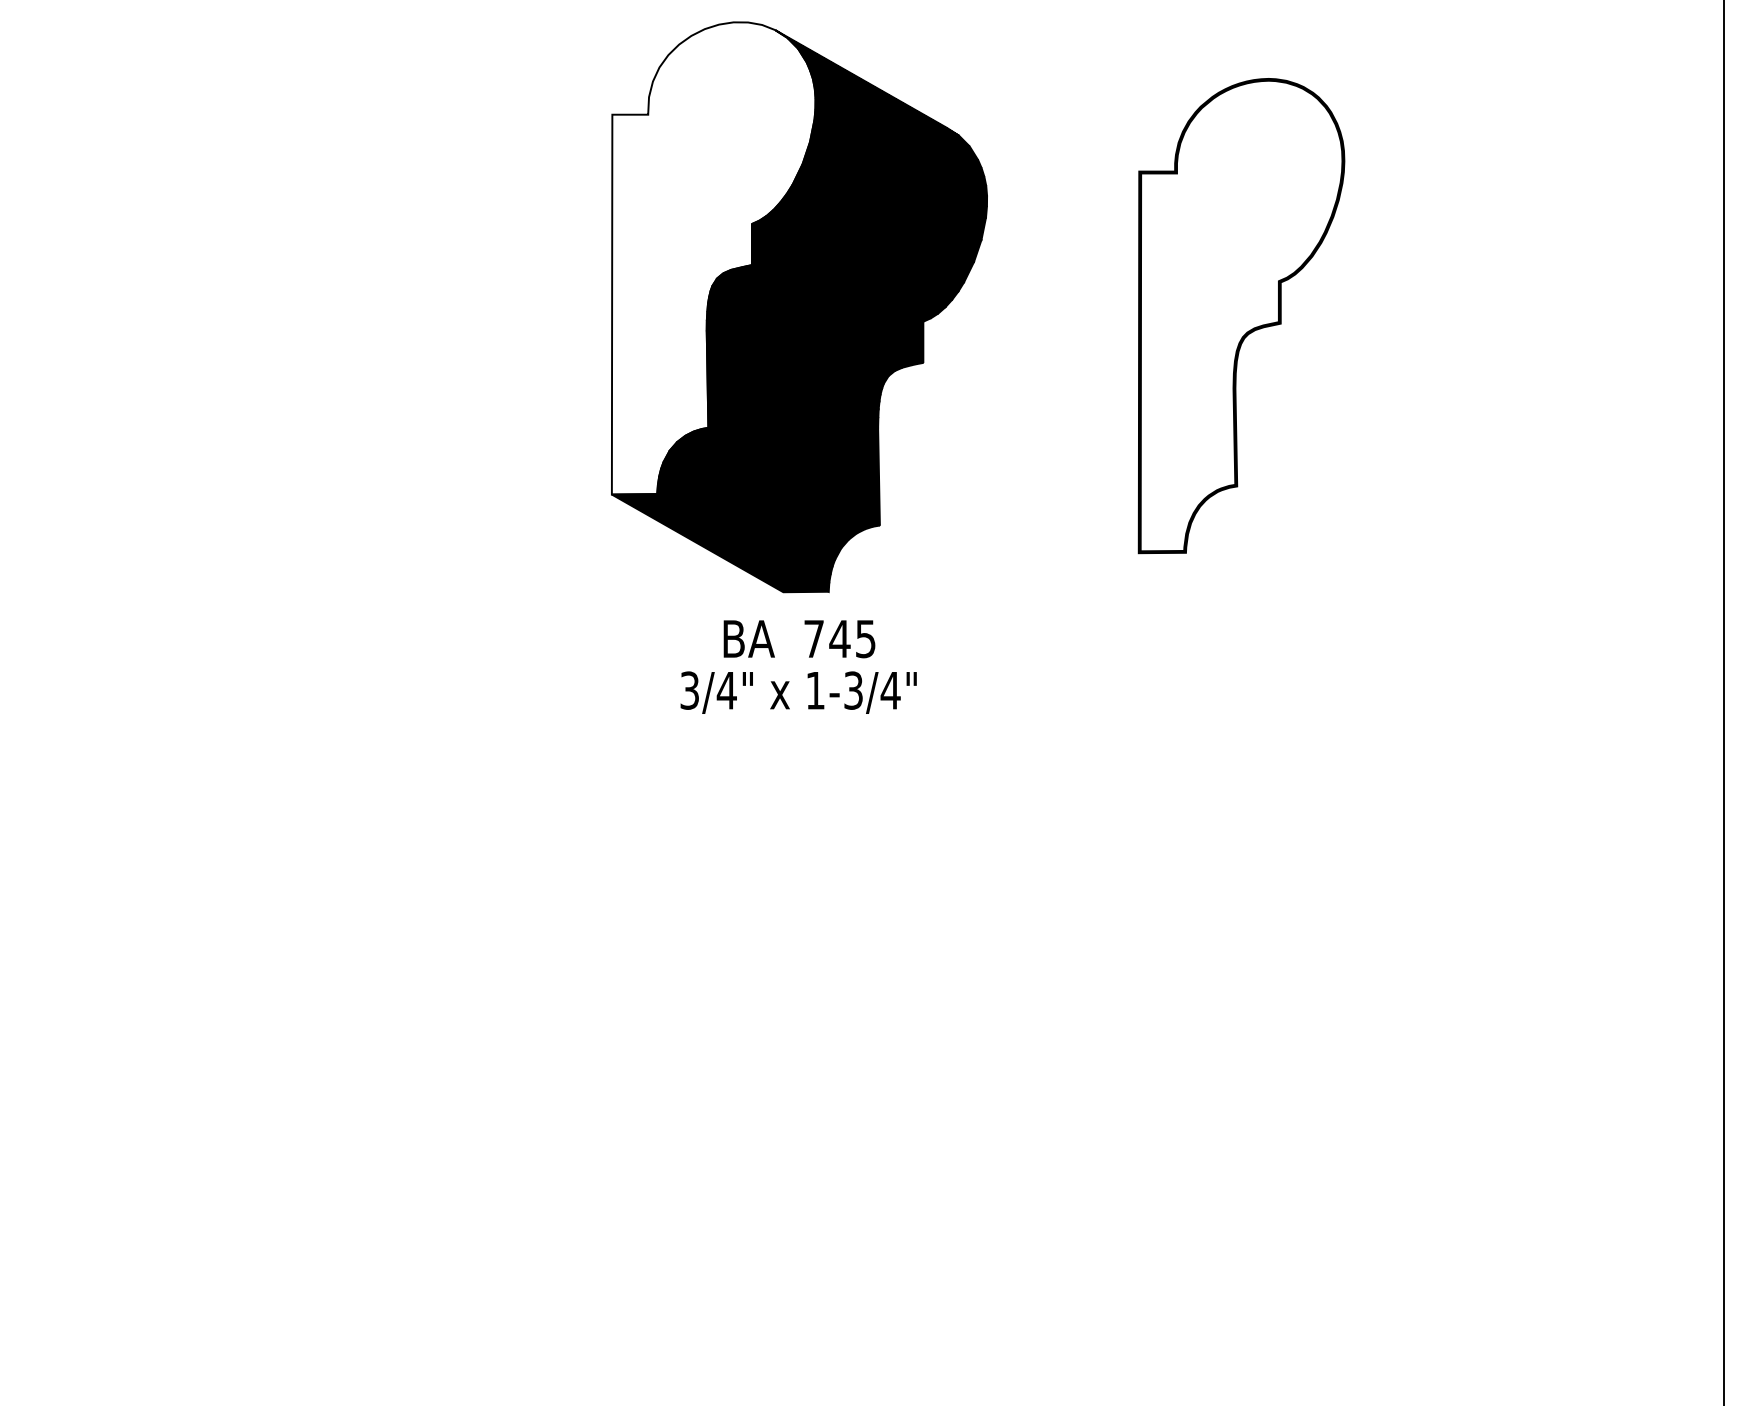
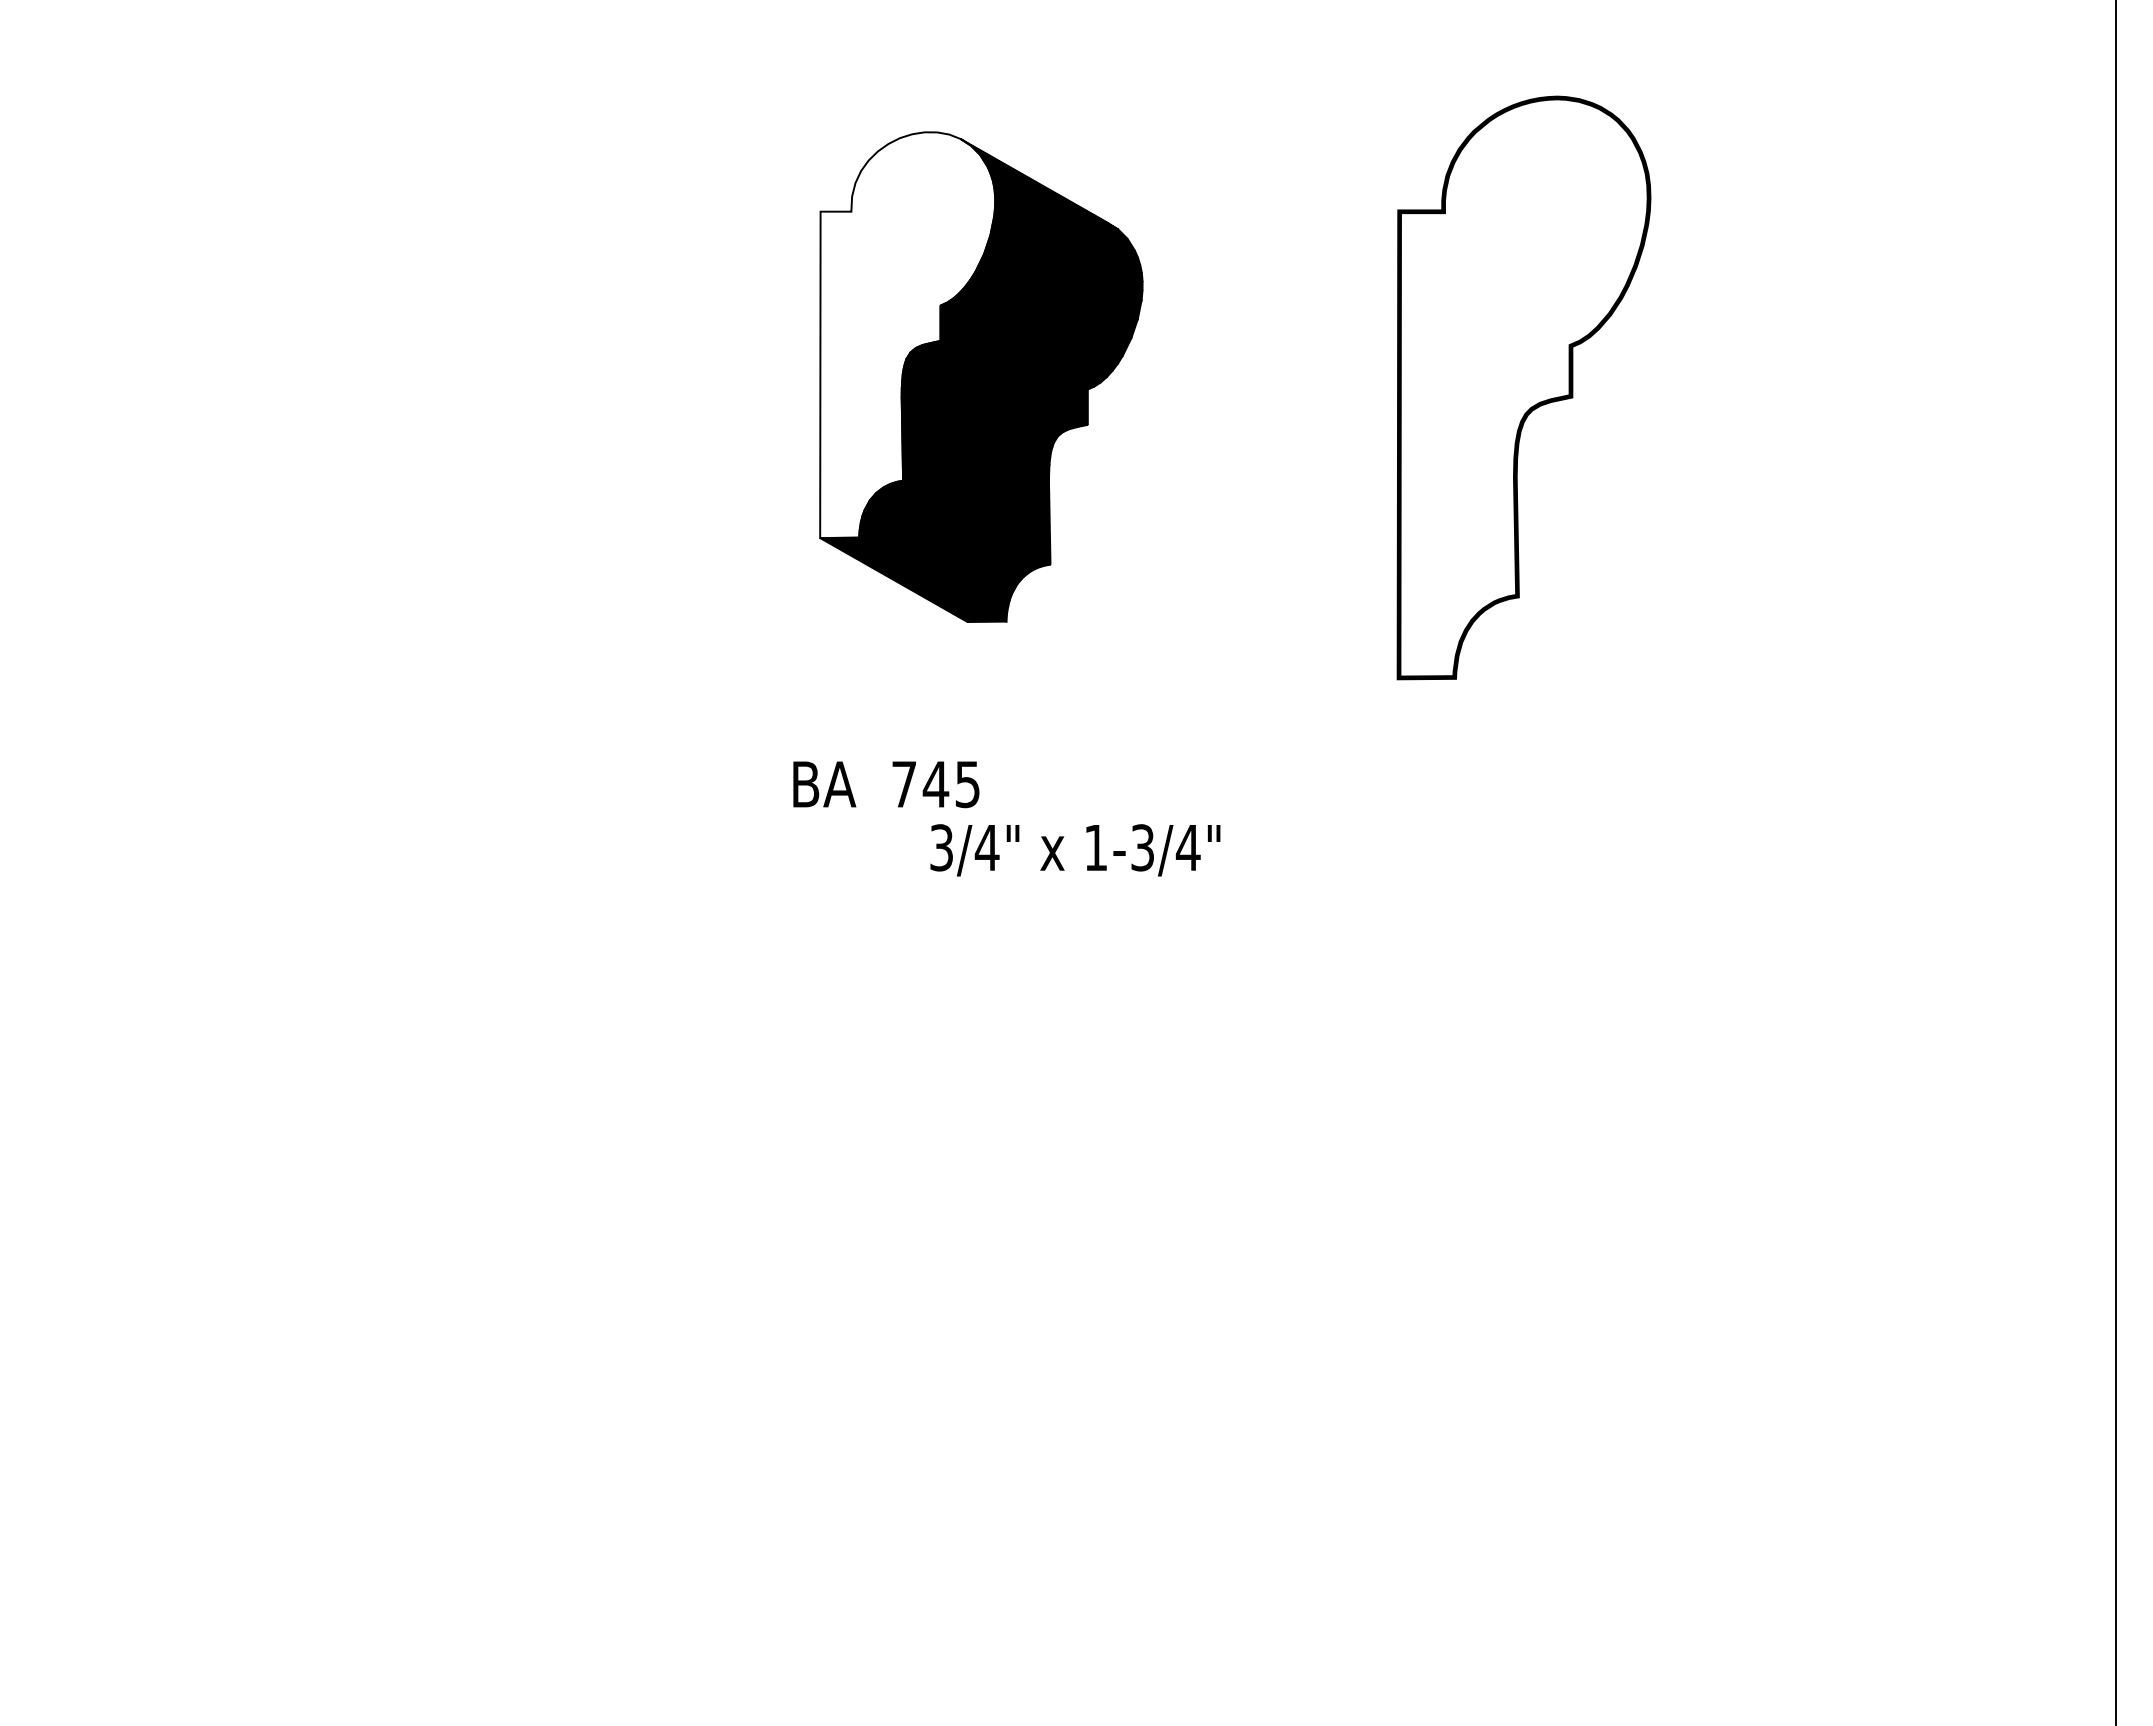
part: (799, 306) -> (981, 376), size x0.7
text: (799, 639) -> (886, 784), moved
text: (798, 692) -> (1075, 850), moved

